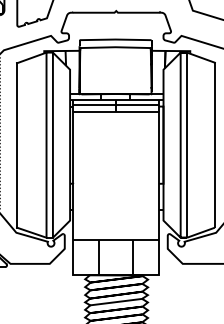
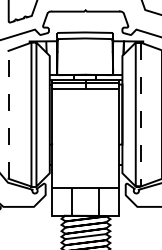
line: (17, 144) -> (8, 114), solid -> dashed
line: (187, 145) -> (141, 114), solid -> dashed

